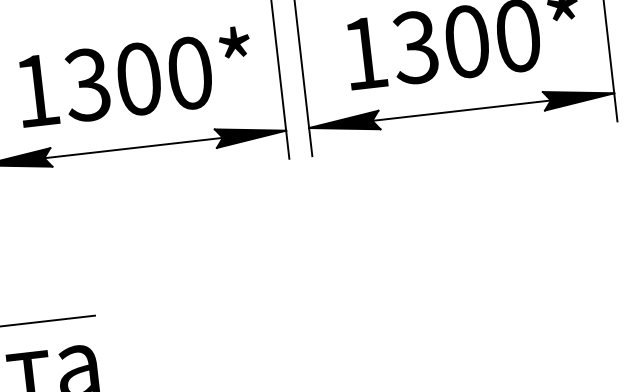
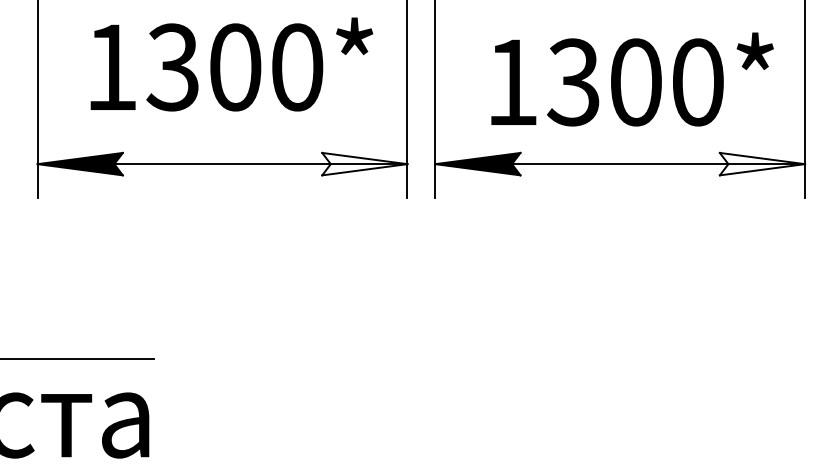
text: (135, 77) -> (231, 64), moved
fill: (579, 96) -> (762, 163), removed
fill: (250, 134) -> (364, 163), removed

